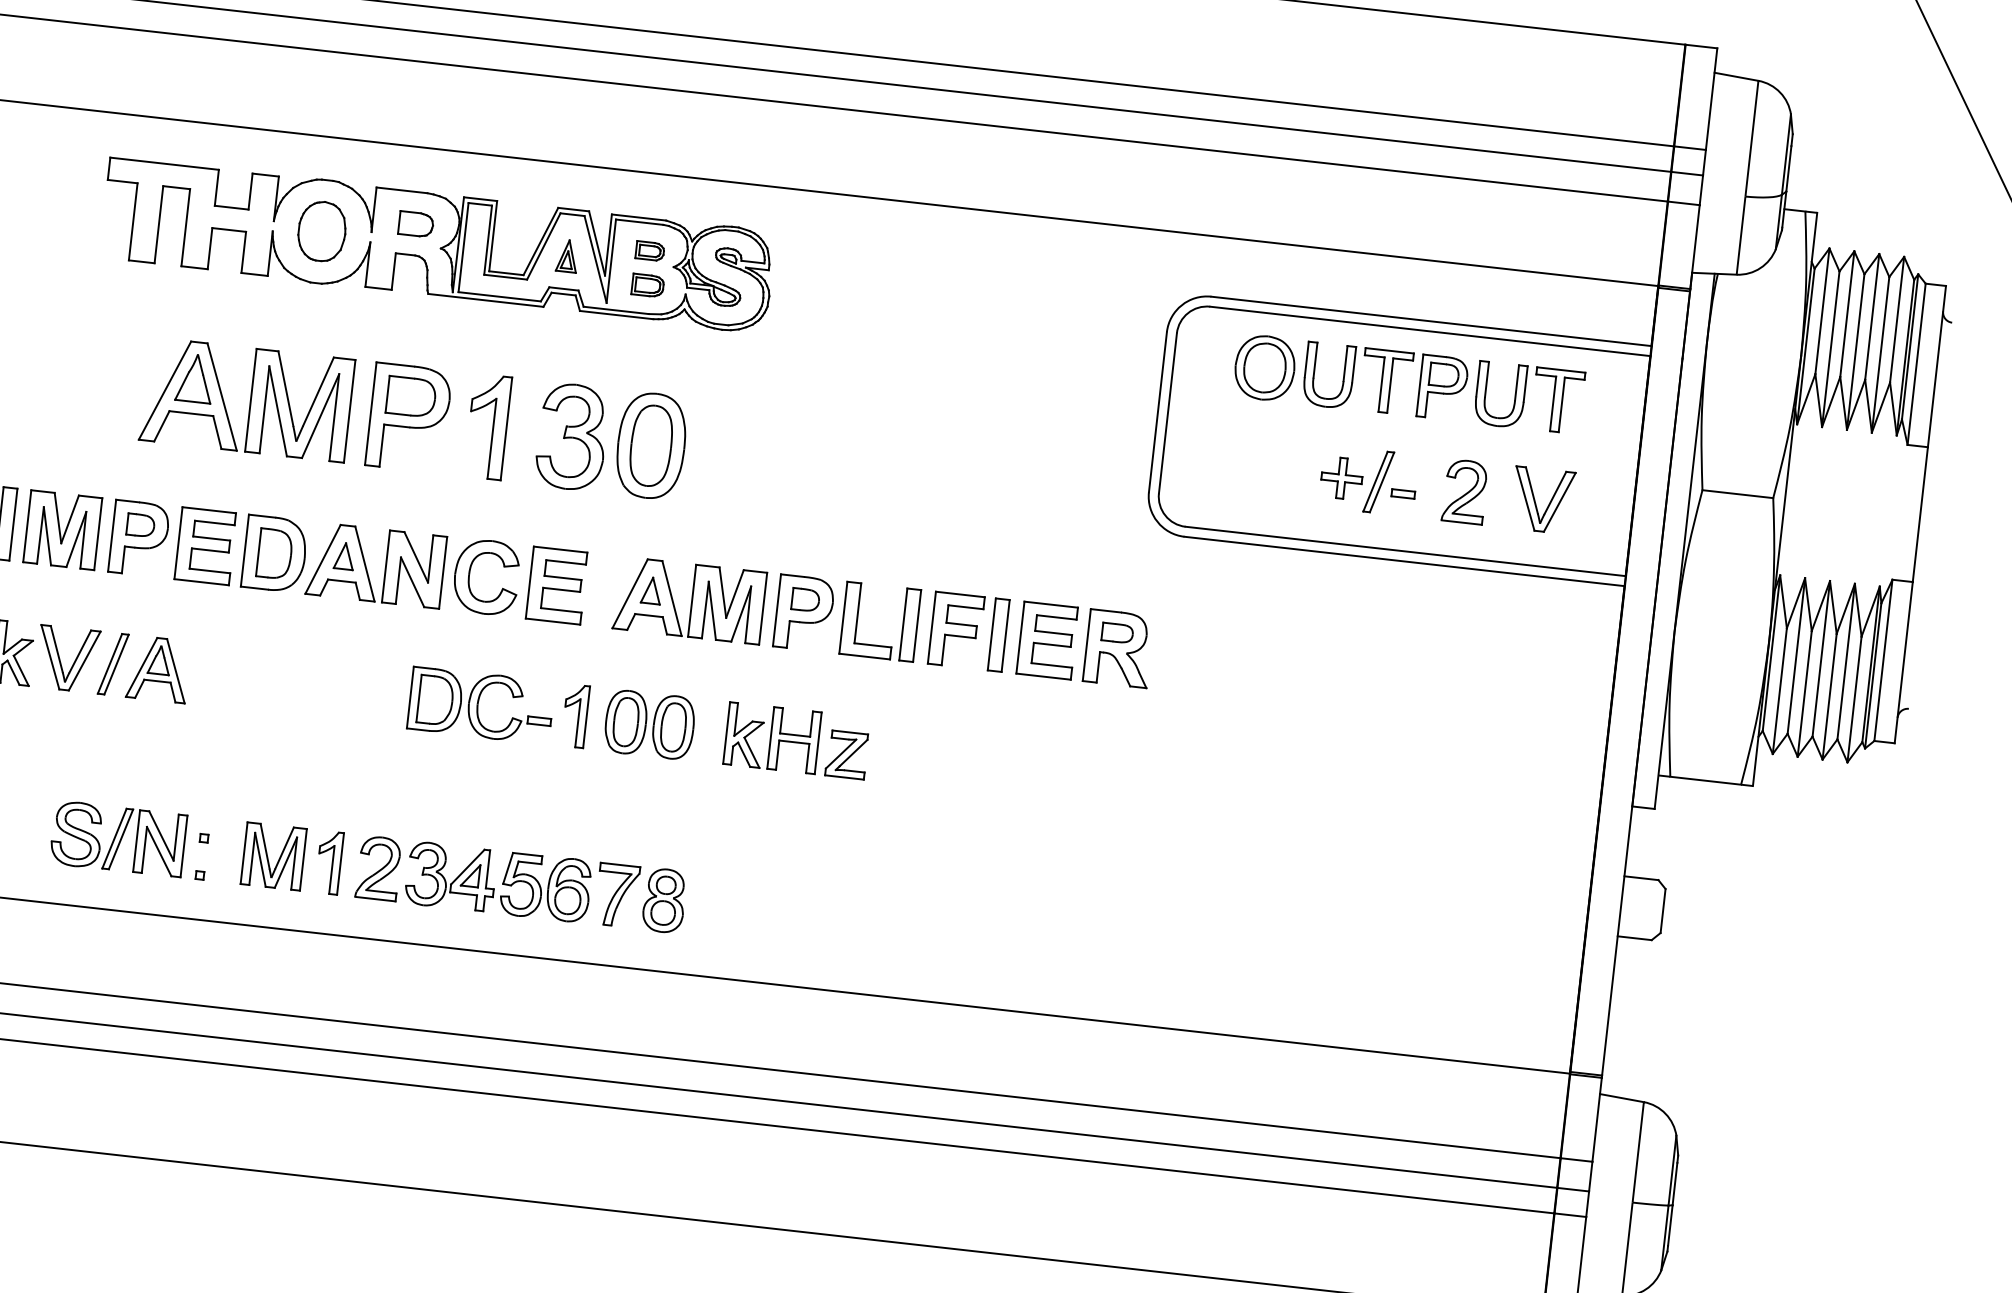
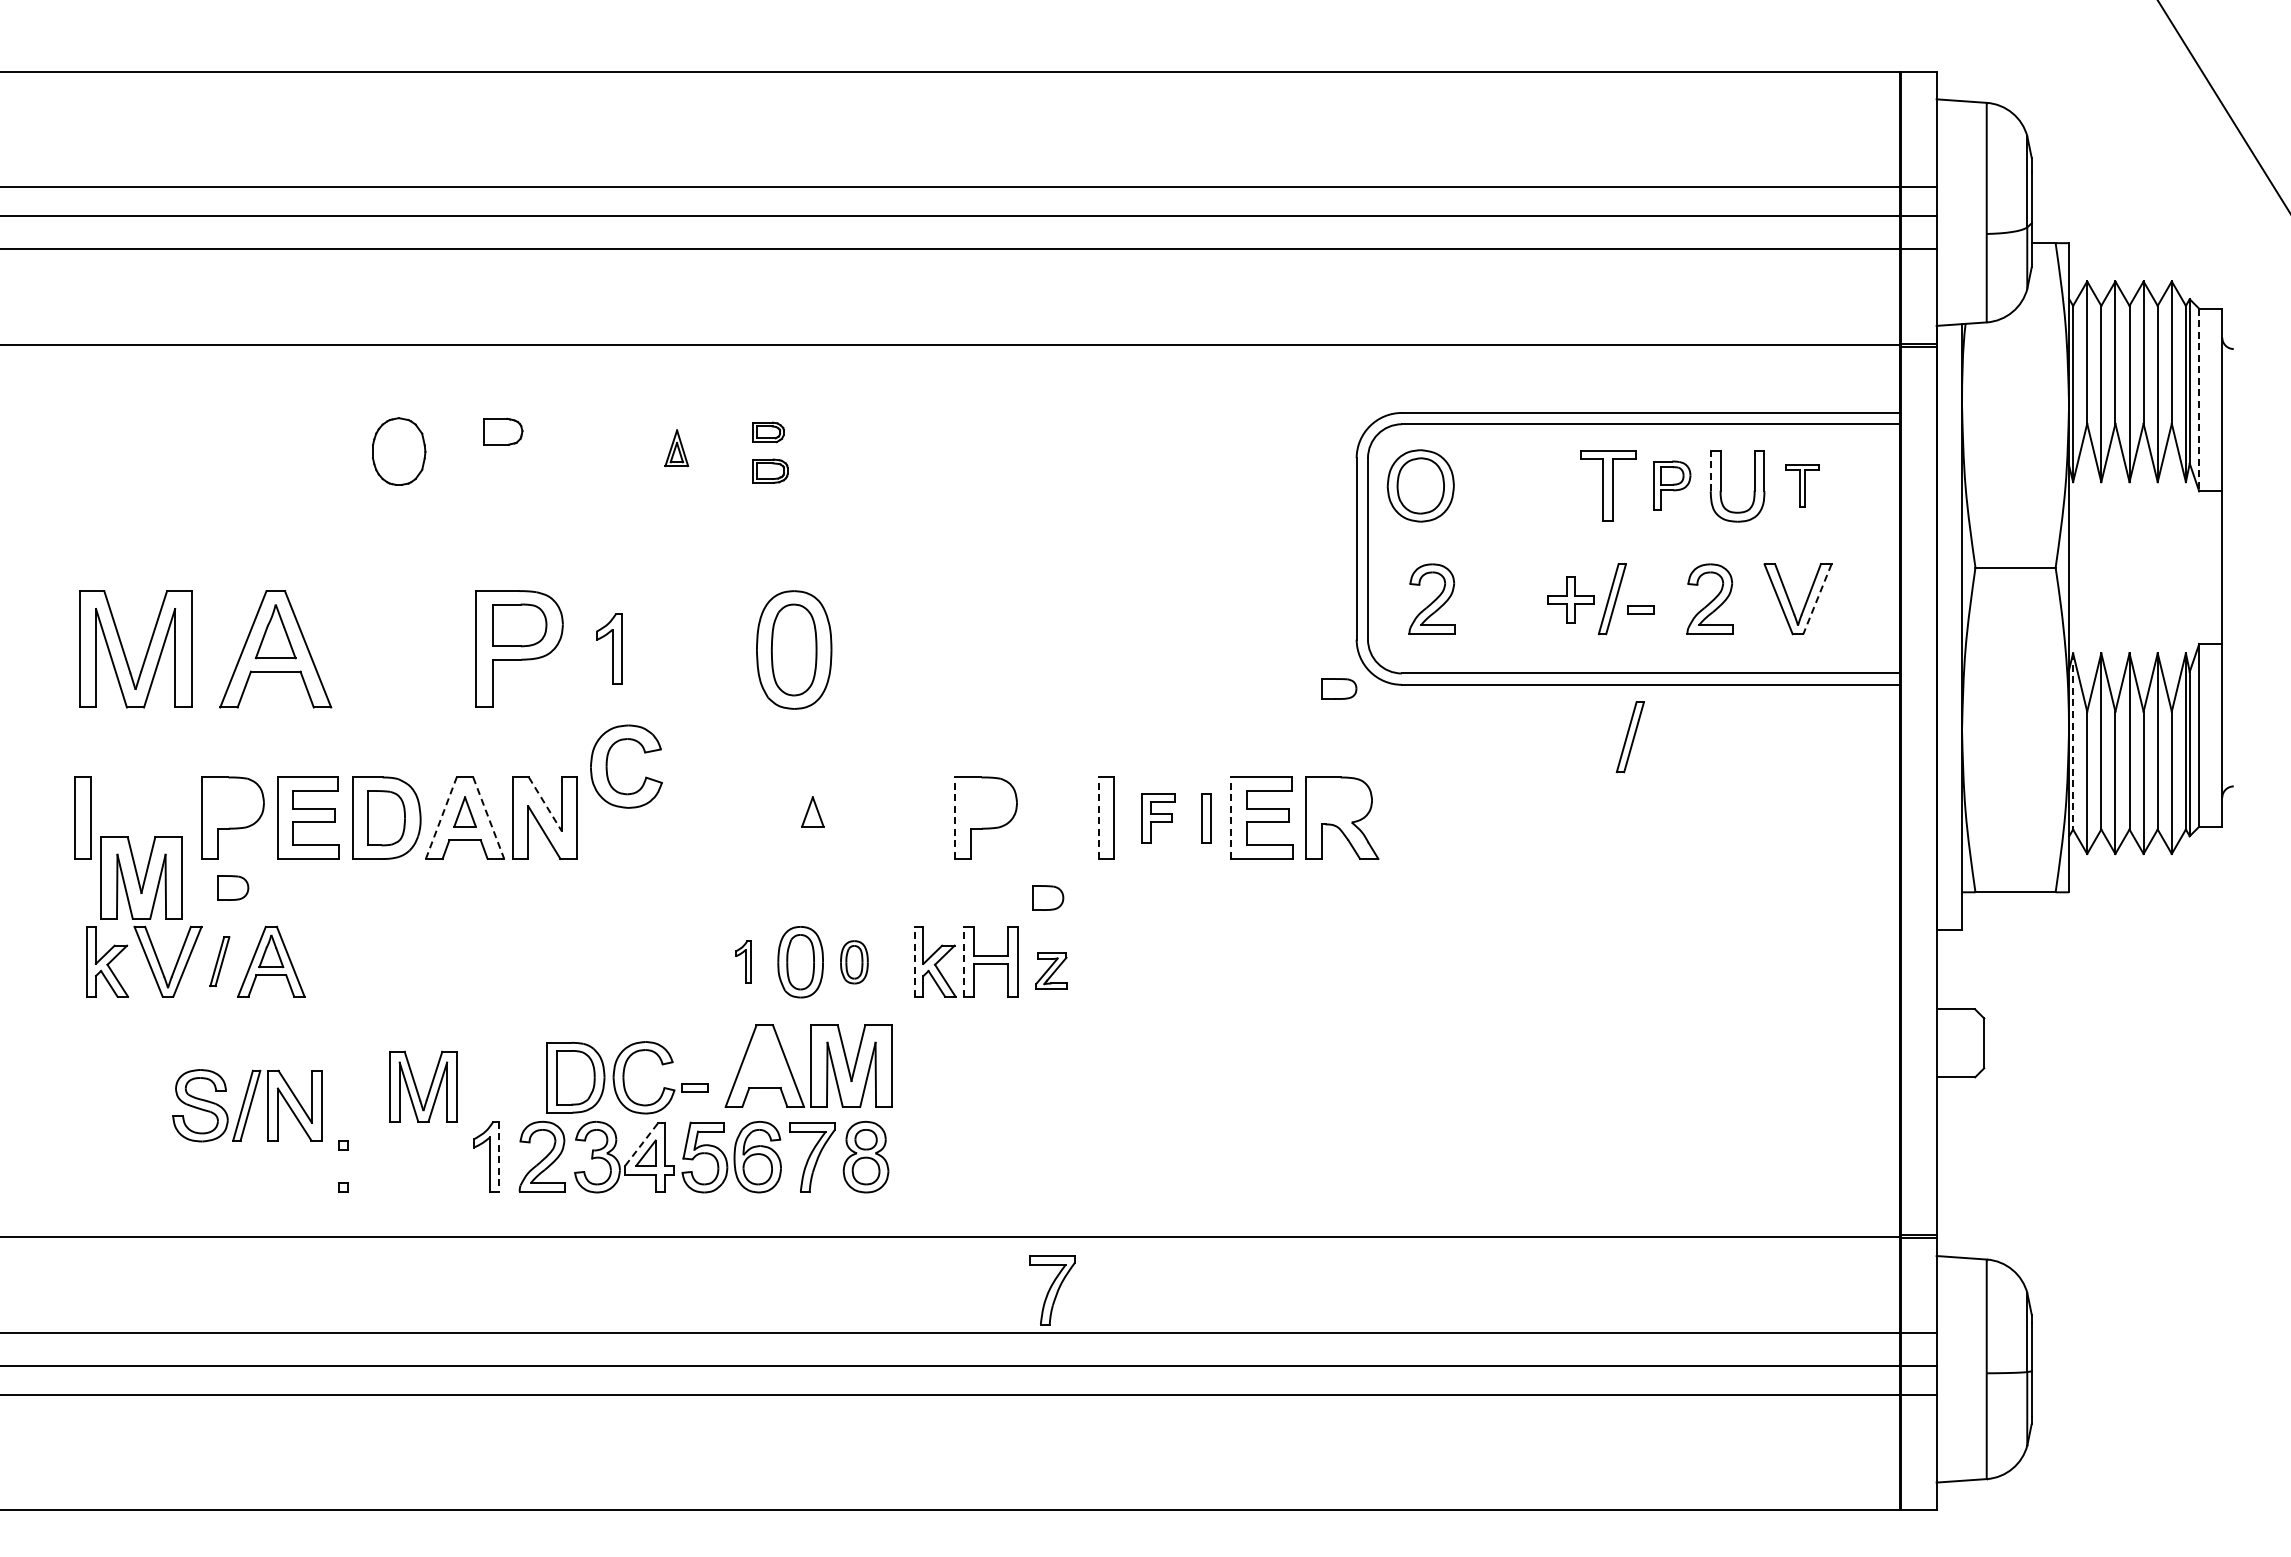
part: (438, 245) -> (530, 452), removed
line: (1916, 364) -> (2199, 400), solid -> dashed
part: (1264, 367) -> (1420, 485), moved
part: (1343, 377) -> (1559, 486), removed
line: (1478, 378) -> (1710, 470), solid -> dashed
part: (1443, 387) -> (1672, 485), size x0.7
part: (1557, 400) -> (1802, 485), size x0.6
part: (290, 408) -> (125, 653), moved
part: (487, 426) -> (608, 648), size x0.6
part: (572, 436) -> (704, 649), removed
part: (1219, 463) -> (1431, 598), added
line: (1559, 502) -> (1817, 599), solid -> dashed
part: (141, 524) -> (233, 887), moved
part: (62, 529) -> (141, 877), moved
line: (416, 557) -> (545, 804), solid -> dashed
line: (323, 559) -> (441, 818), solid -> dashed
line: (364, 564) -> (488, 818), solid -> dashed
part: (469, 575) -> (607, 766), moved
part: (557, 585) -> (706, 817), removed
part: (689, 599) -> (808, 1065), moved
part: (805, 599) -> (1048, 897), moved
part: (1380, 605) -> (1629, 737), added
line: (777, 610) -> (955, 818), solid -> dashed
part: (857, 618) -> (1046, 817), removed
line: (903, 624) -> (1098, 818), solid -> dashed
part: (956, 629) -> (1158, 817), size x0.6
part: (1117, 632) -> (1339, 688), moved
part: (998, 634) -> (1206, 817), size x0.6
line: (1020, 637) -> (1231, 818), solid -> dashed
line: (1771, 653) -> (2073, 741), solid -> dashed
part: (113, 663) -> (219, 961), size x0.7
part: (481, 705) -> (627, 1077), moved
part: (575, 715) -> (743, 961), size x0.6
part: (673, 727) -> (854, 962), size x0.6
line: (726, 732) -> (914, 961), solid -> dashed
line: (770, 737) -> (964, 961), solid -> dashed
part: (846, 755) -> (1051, 971), size x0.7
part: (118, 838) -> (247, 1105), moved
part: (279, 857) -> (429, 1087), moved
line: (340, 863) -> (499, 1156), solid -> dashed
line: (468, 866) -> (642, 1143), solid -> dashed
part: (815, 1036) -> (1052, 1290), added

